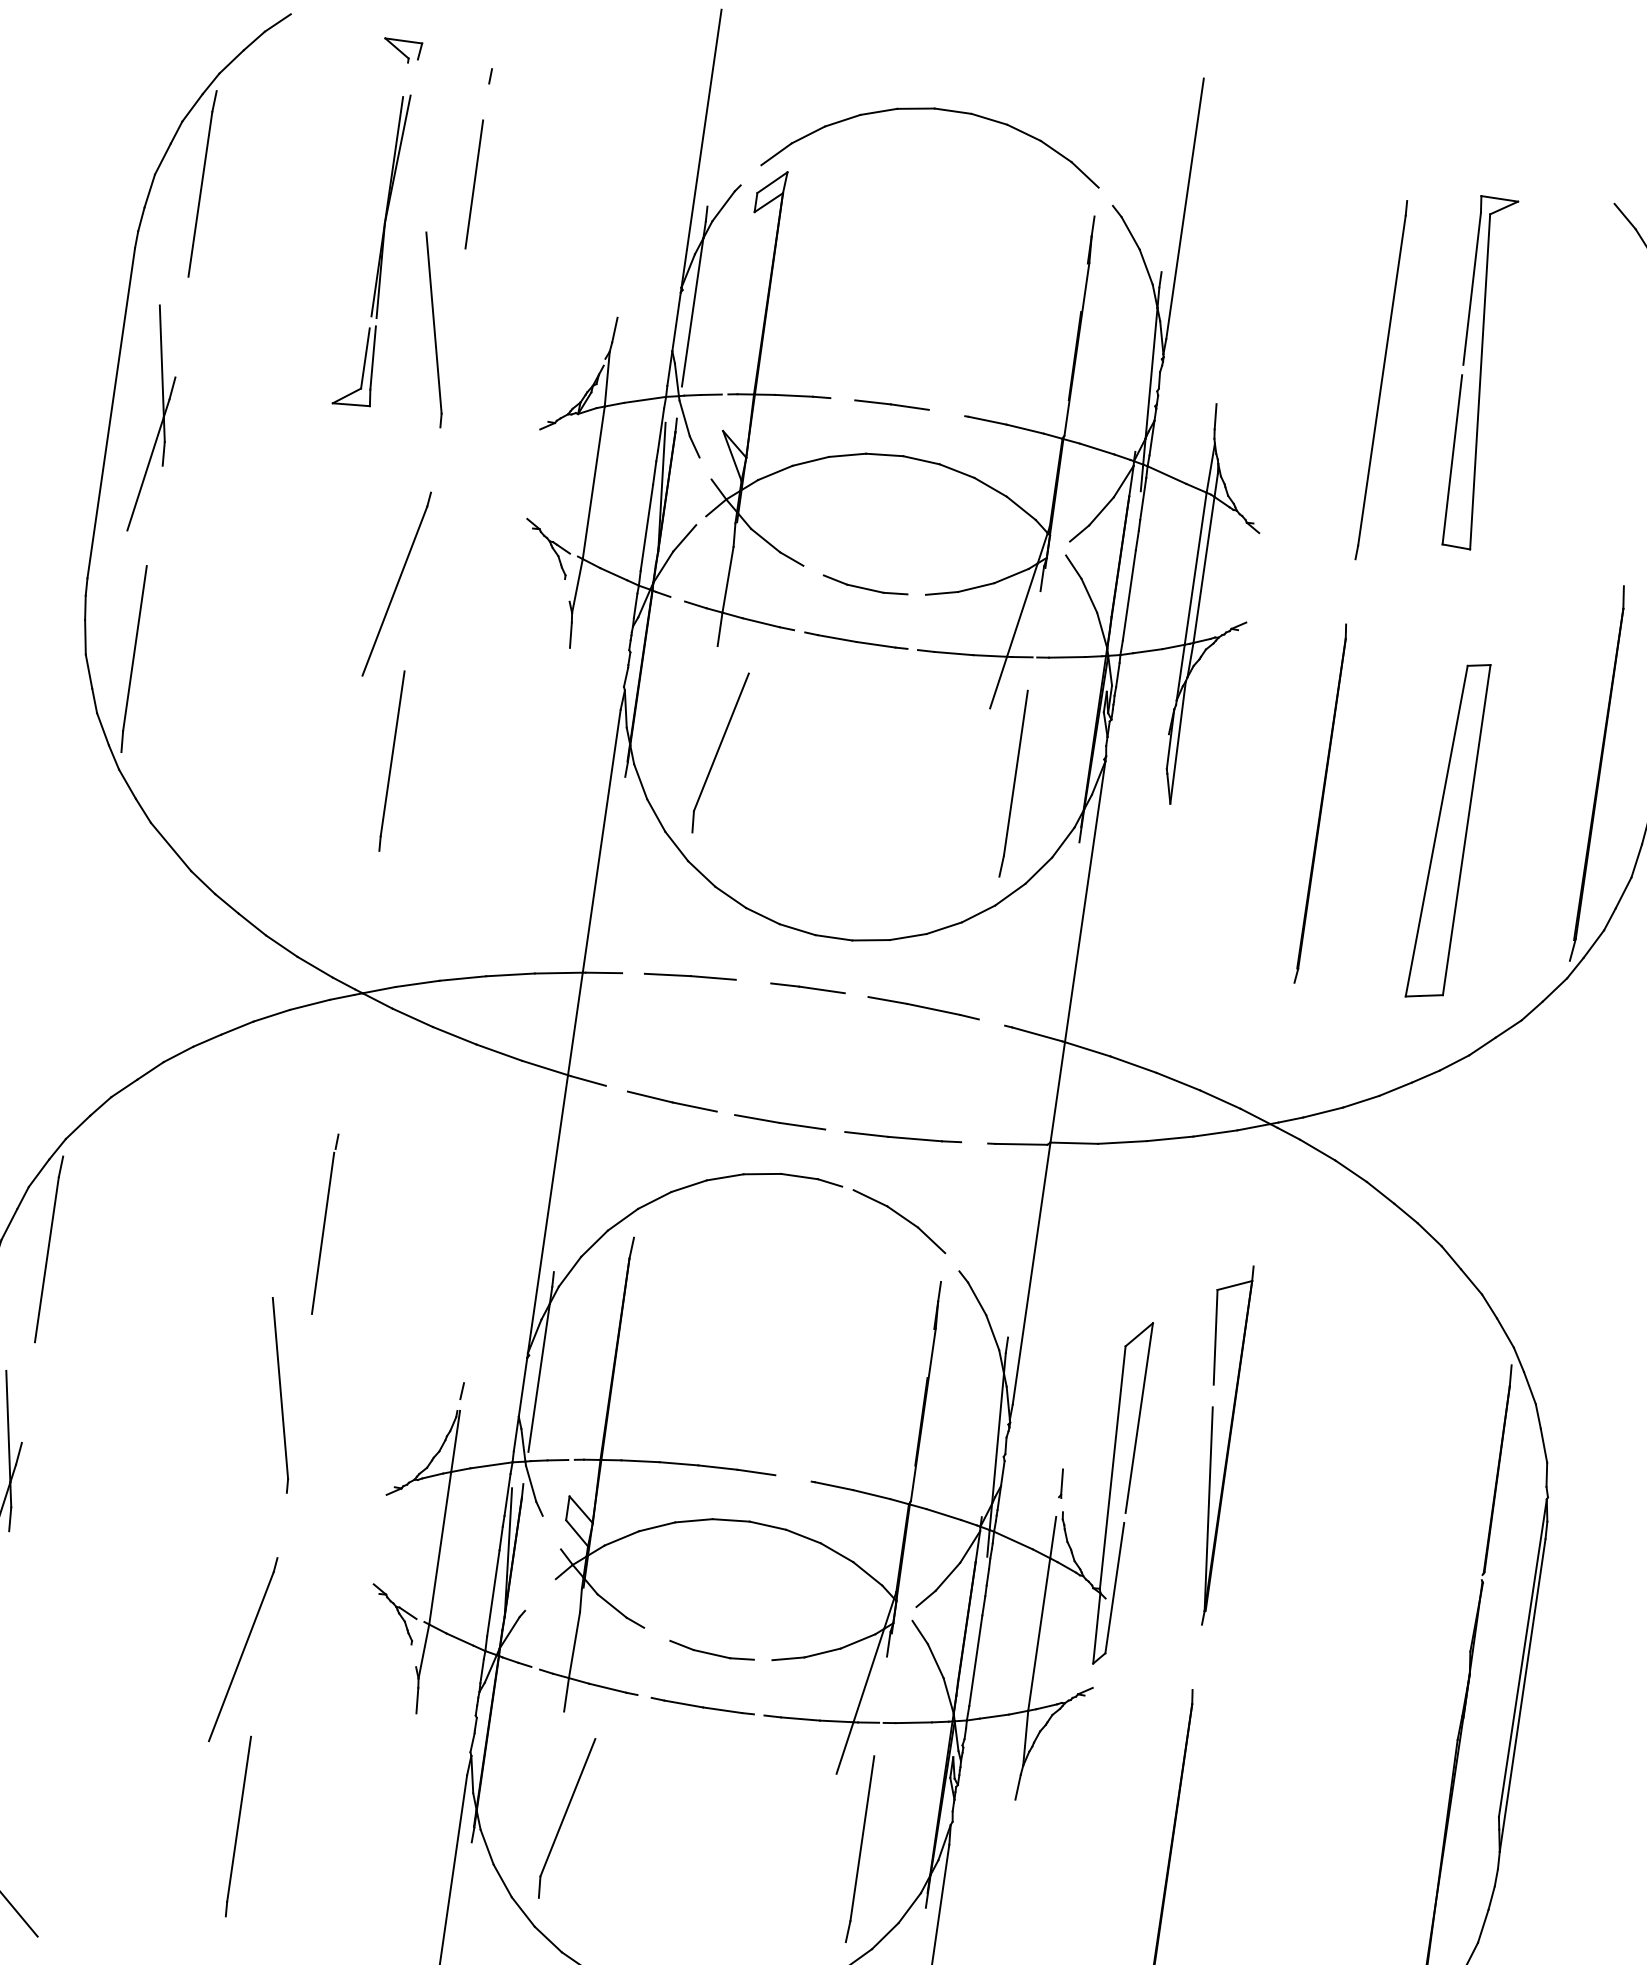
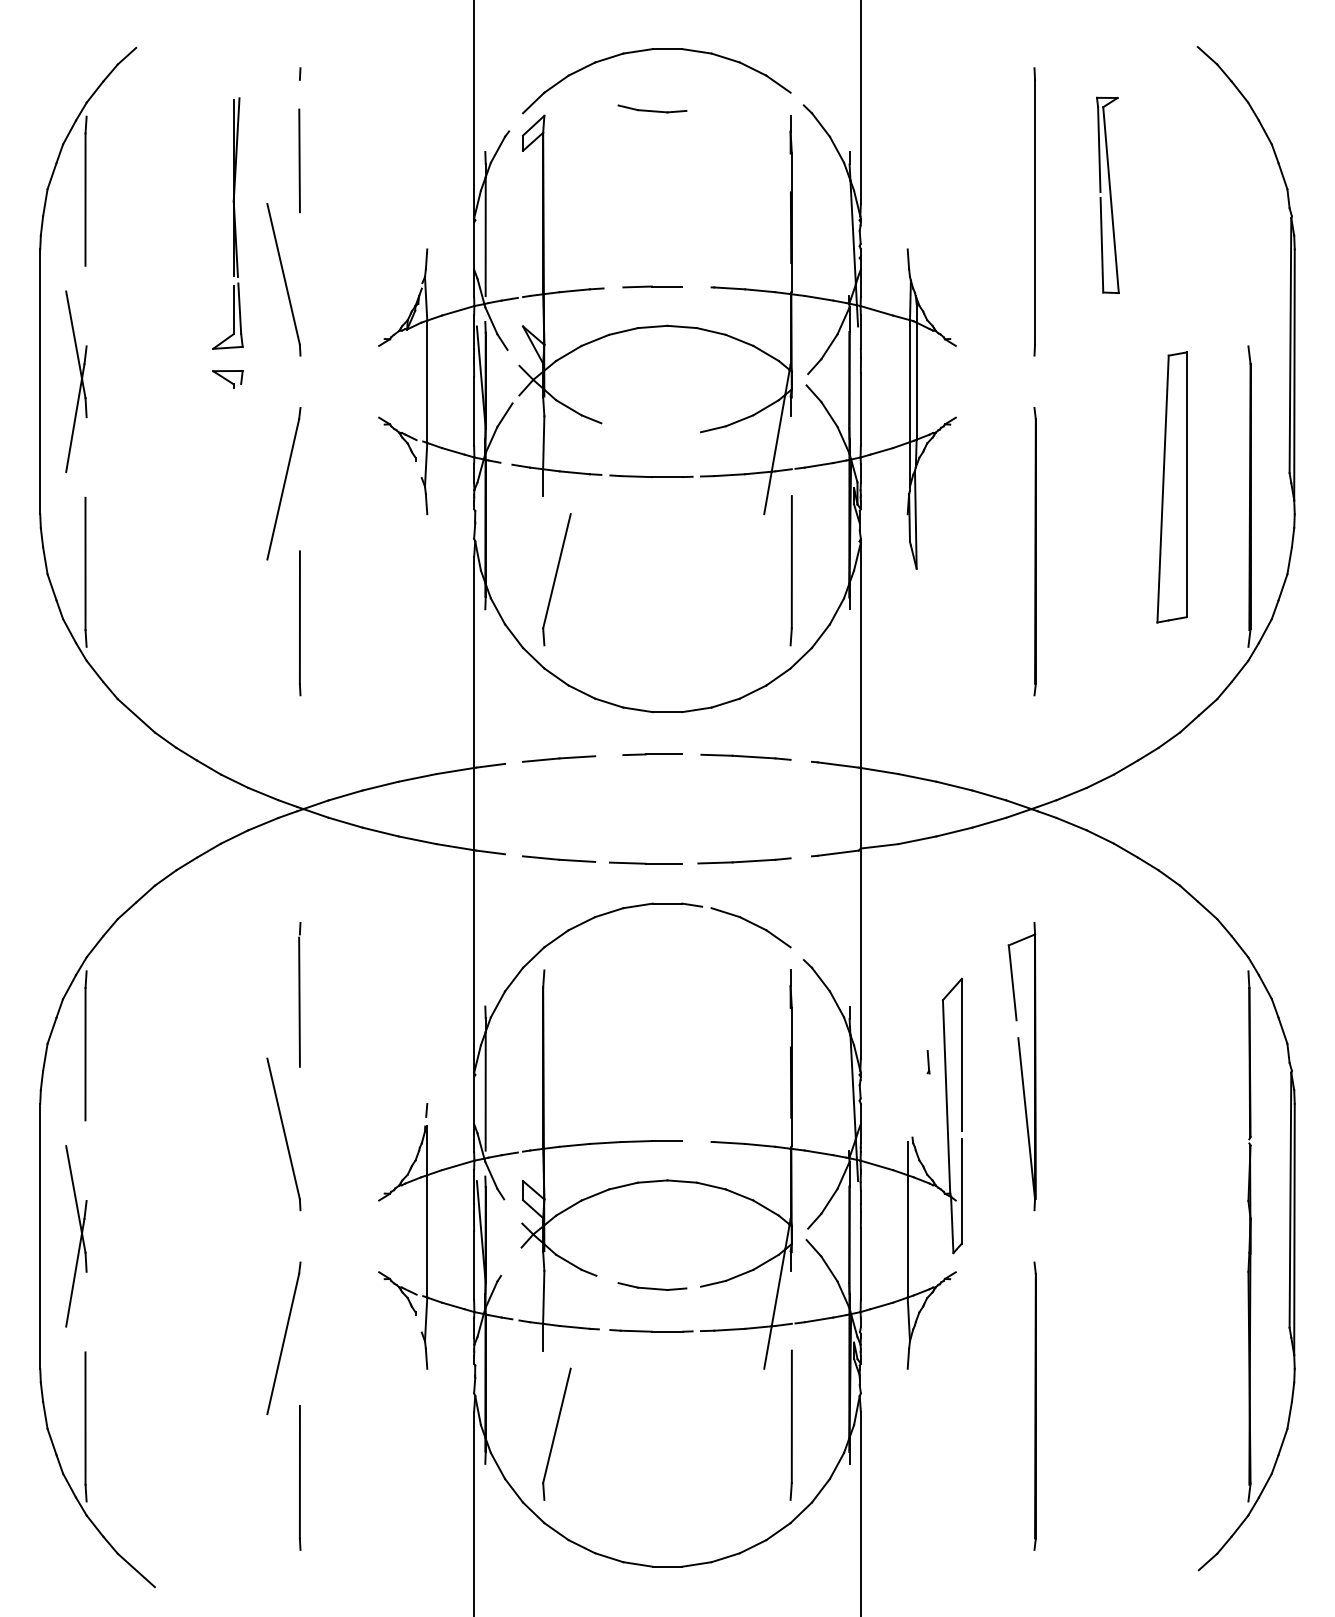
part: (401, 51) -> (227, 379), moved
part: (1475, 372) -> (1107, 195), size x0.7
part: (865, 585) -> (652, 108), moved
part: (1447, 830) -> (1171, 487), moved
part: (1061, 1483) -> (928, 1062), moved

